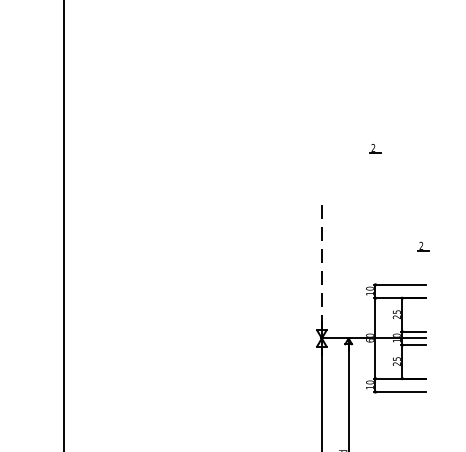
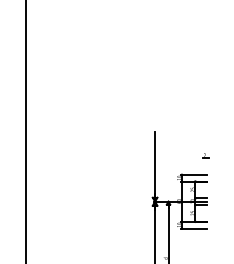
part: (374, 148) -> (181, 106), removed
line: (322, 264) -> (155, 164), dashed -> solid

